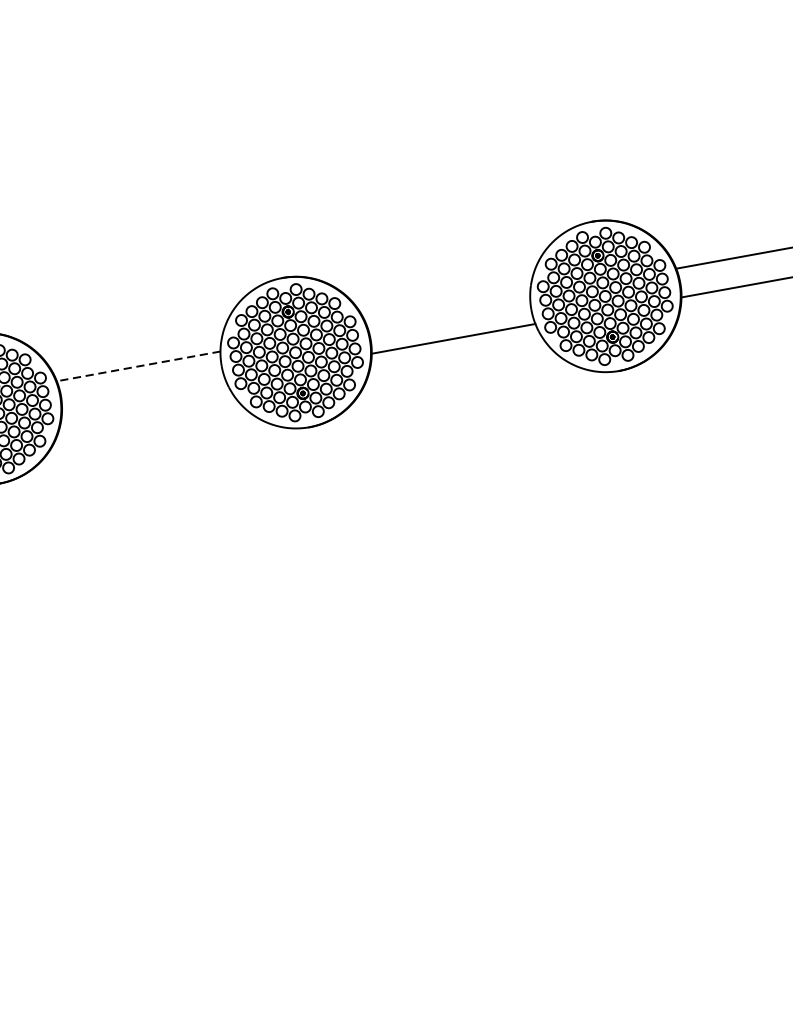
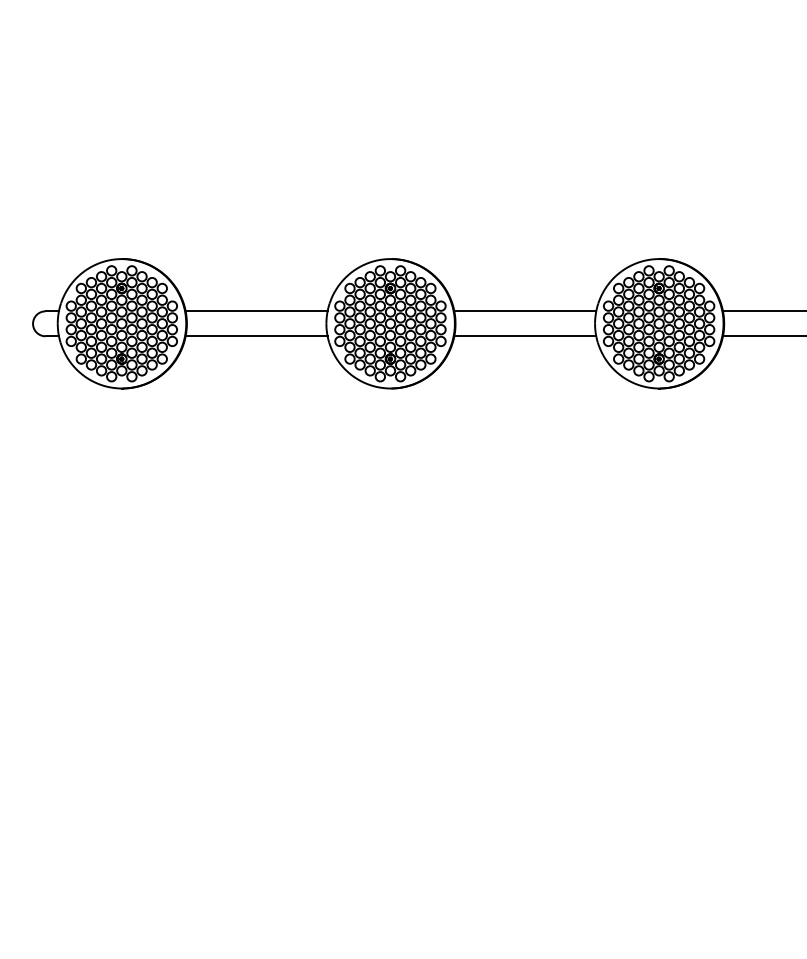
line: (448, 310) -> (525, 311), added
line: (138, 366) -> (256, 311), dashed -> solid
line: (143, 395) -> (256, 336), added

